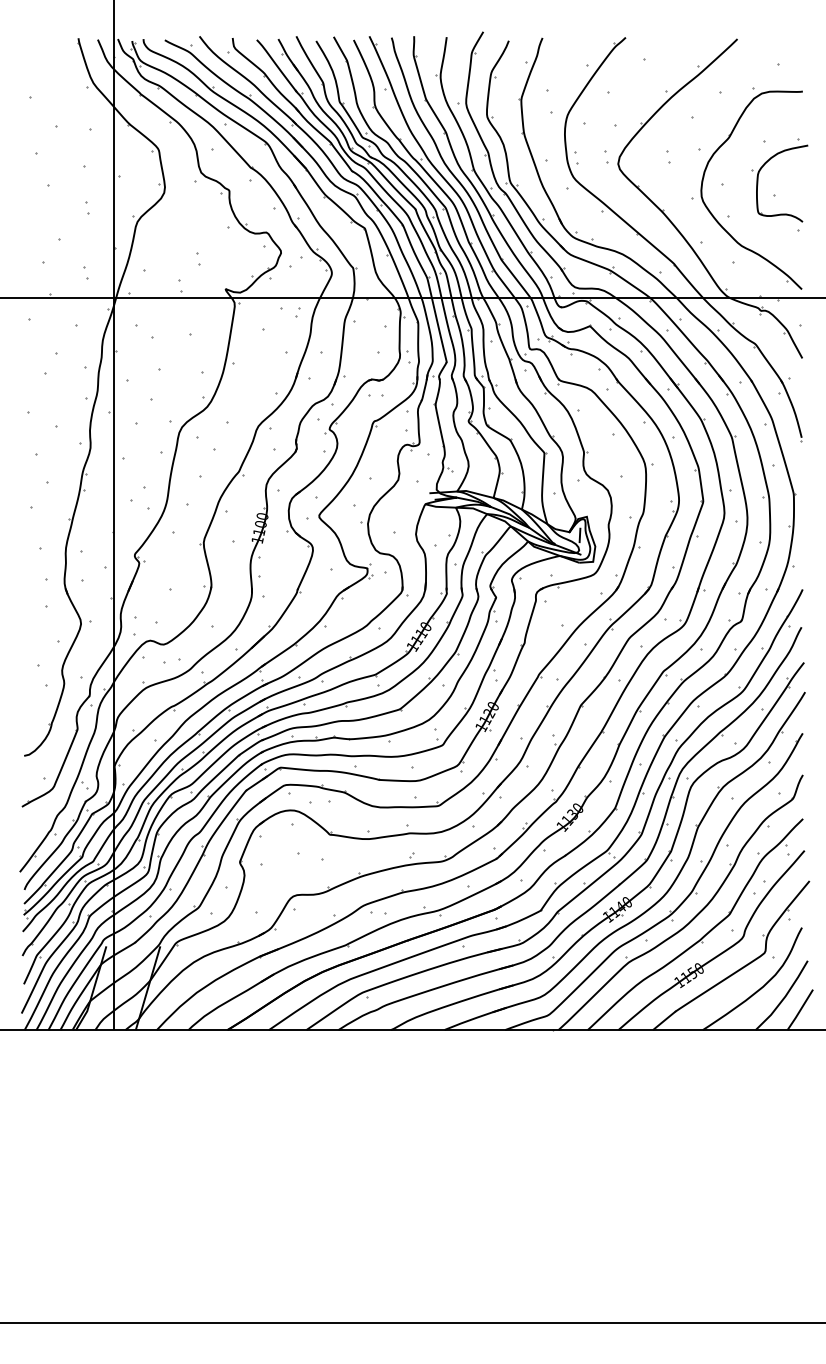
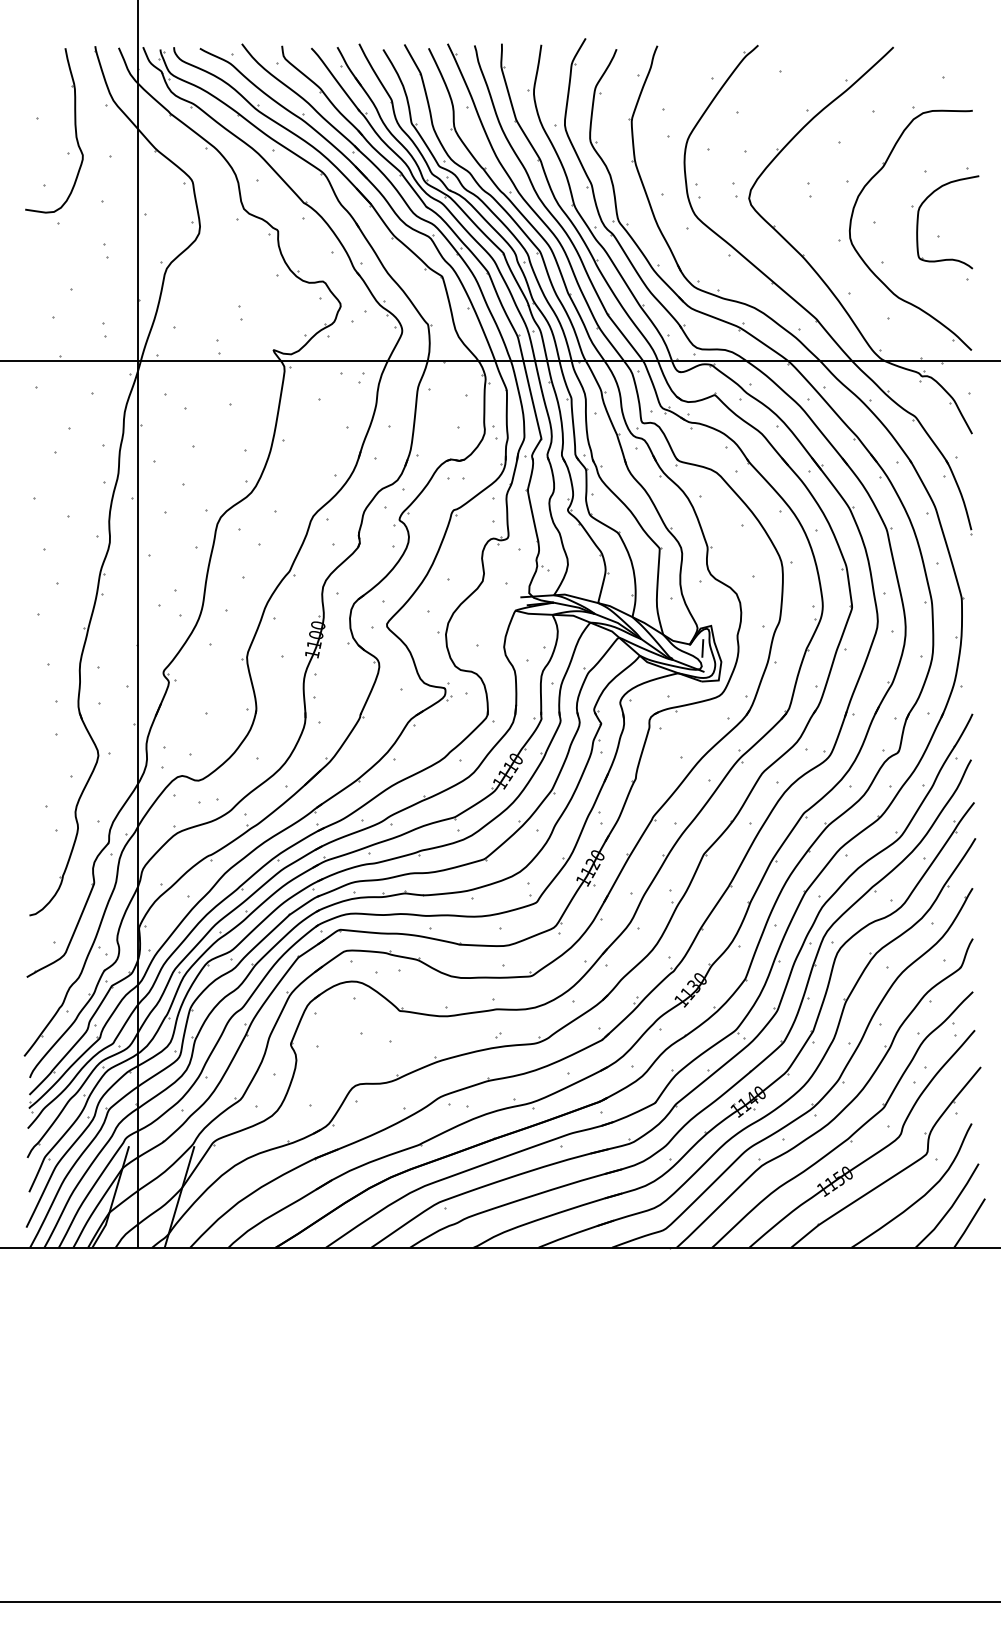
part: (61, 106) -> (74, 128), added

